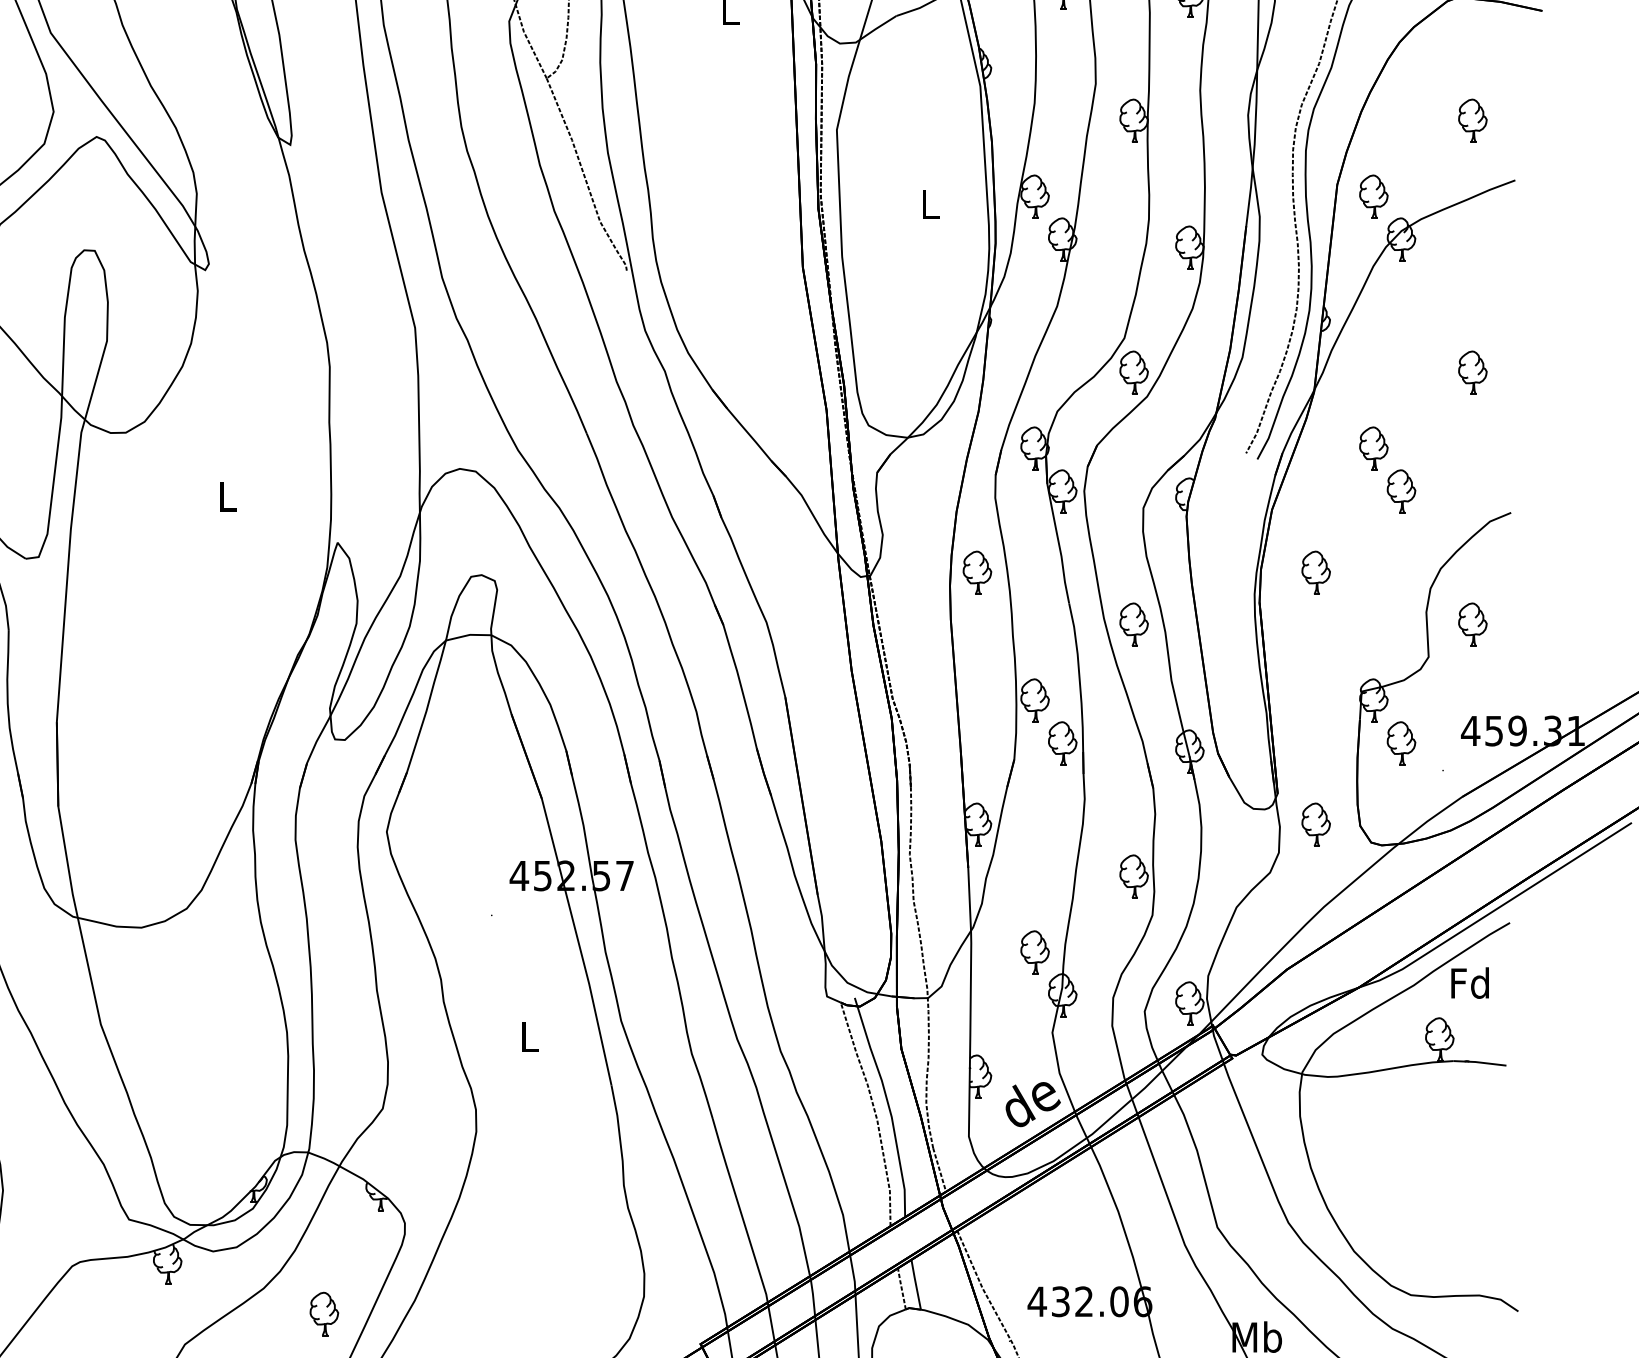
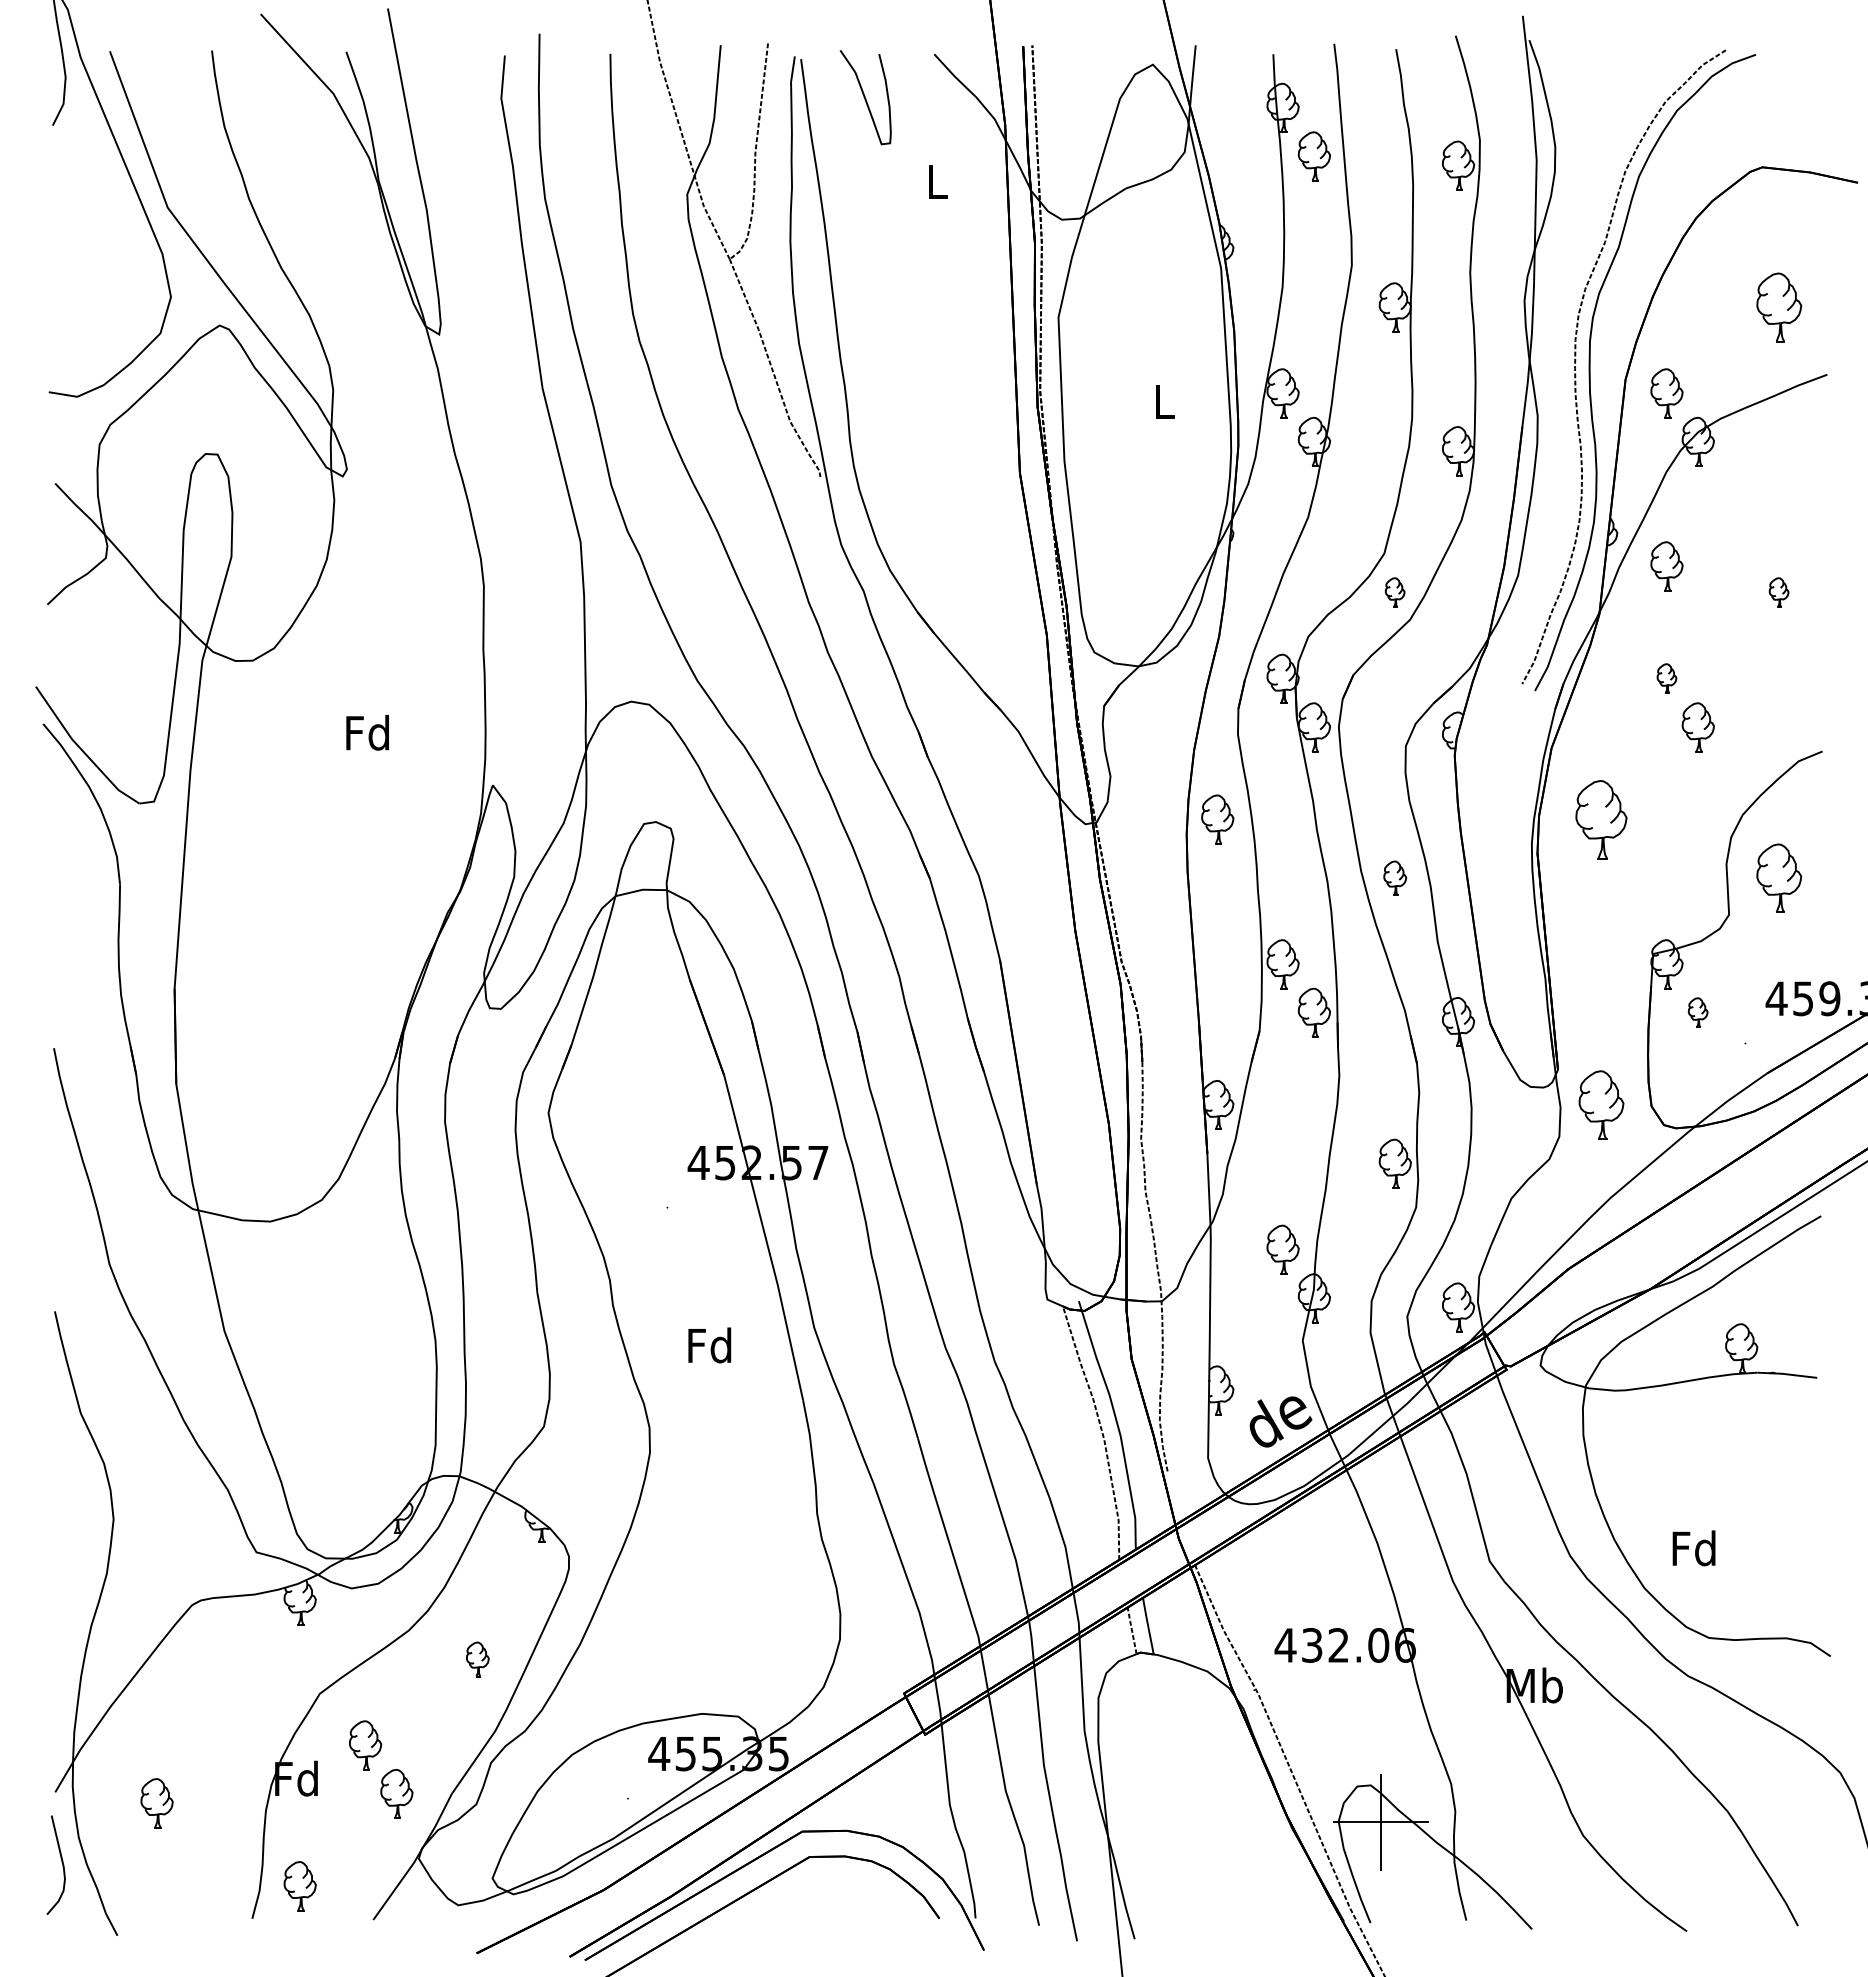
part: (1472, 121) -> (1778, 307), size x1.4
part: (1373, 349) -> (1666, 566), added
part: (1133, 372) -> (1394, 592), size x0.6
part: (1472, 372) -> (1778, 592), size x0.6
part: (1373, 448) -> (1666, 678), size x0.6
text: (227, 496) -> (367, 732), L -> Fd
part: (1316, 572) -> (1601, 819), size x1.6
part: (1133, 624) -> (1394, 878), size x0.7
part: (1472, 624) -> (1778, 878), size x1.4
part: (1400, 743) -> (1697, 1012), size x0.6
part: (1316, 824) -> (1601, 1104), size x1.4
text: (1469, 983) -> (1693, 1548), moved
text: (528, 1037) -> (709, 1345), L -> Fd
line: (939, 1169) -> (1174, 1495), removed
part: (324, 1314) -> (477, 1659), size x0.7

